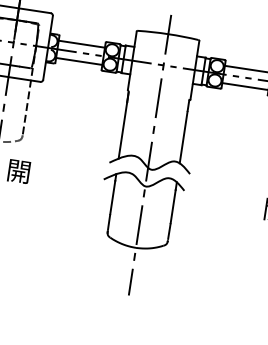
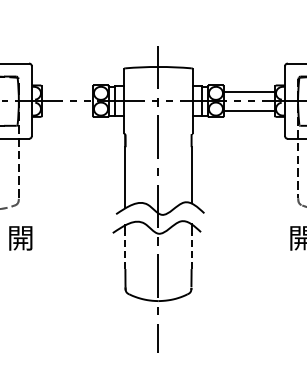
line: (81, 44) -> (67, 91), removed
line: (79, 61) -> (67, 110), removed
line: (112, 197) -> (125, 250), solid -> dashed
line: (173, 206) -> (191, 250), solid -> dashed

